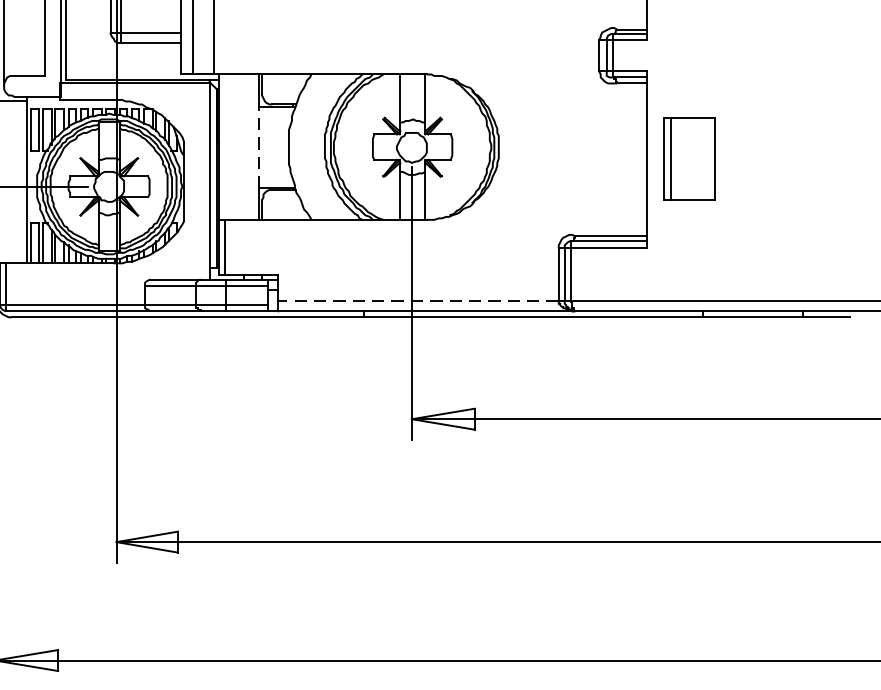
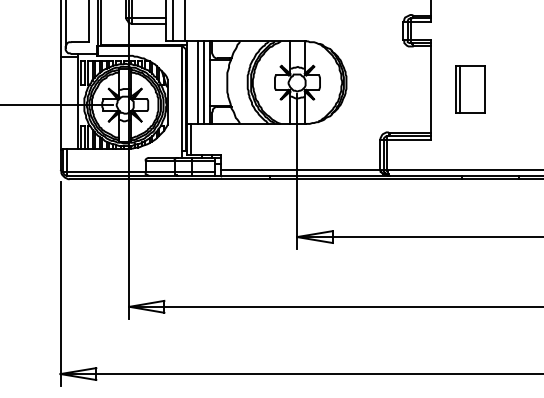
line: (238, 146) -> (198, 82), added
line: (248, 146) -> (204, 82), added
line: (259, 148) -> (210, 83), dashed -> solid
part: (689, 159) -> (470, 89), moved
line: (417, 300) -> (300, 169), dashed -> solid

